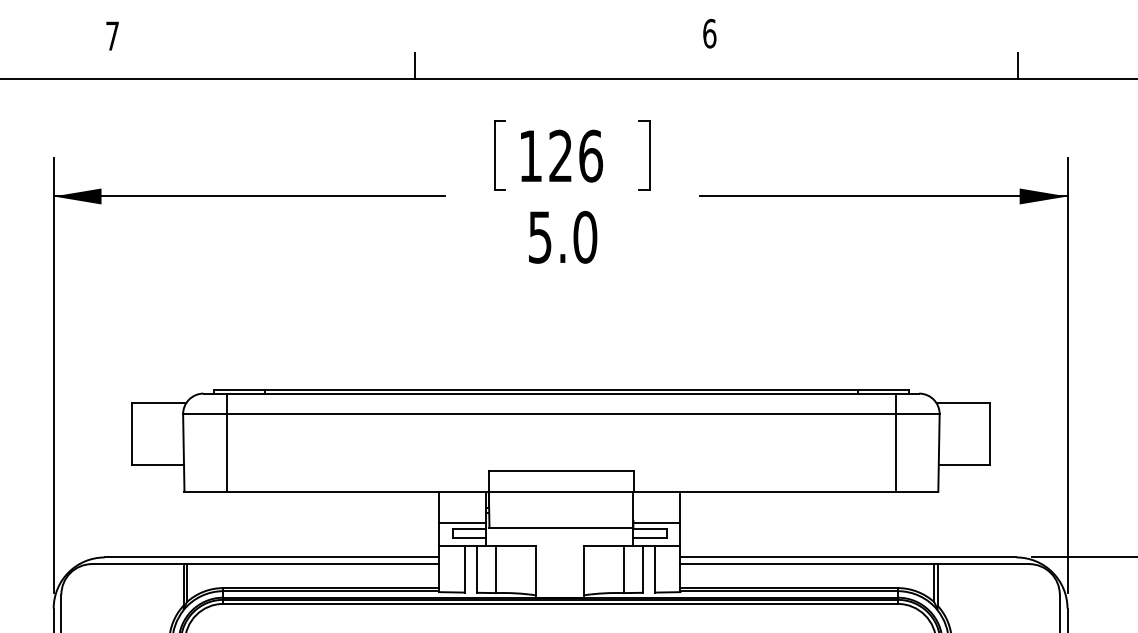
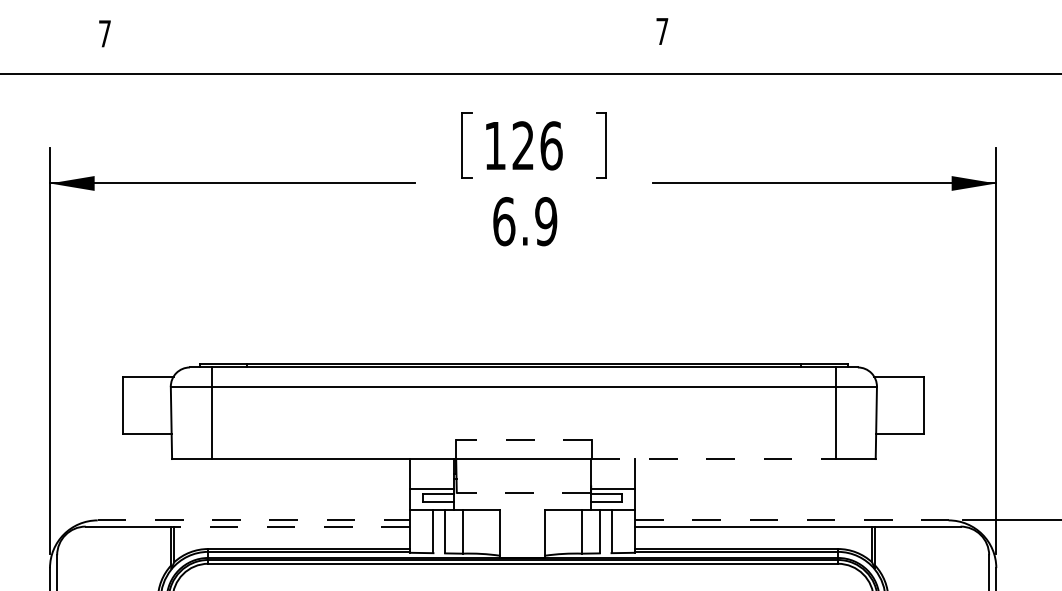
text: (709, 33) -> (662, 31), 6 -> 7
line: (414, 66) -> (386, 62), removed
line: (1018, 66) -> (950, 62), removed
text: (562, 236) -> (524, 220), 5.0 -> 6.9
line: (561, 470) -> (523, 439), solid -> dashed
line: (764, 491) -> (713, 458), solid -> dashed
line: (561, 527) -> (523, 492), solid -> dashed
line: (272, 557) -> (254, 520), solid -> dashed
line: (848, 557) -> (791, 520), solid -> dashed
line: (312, 564) -> (291, 526), solid -> dashed

